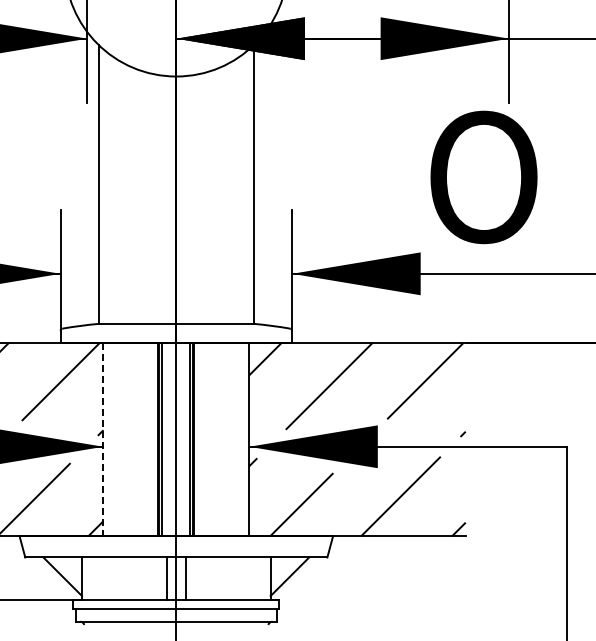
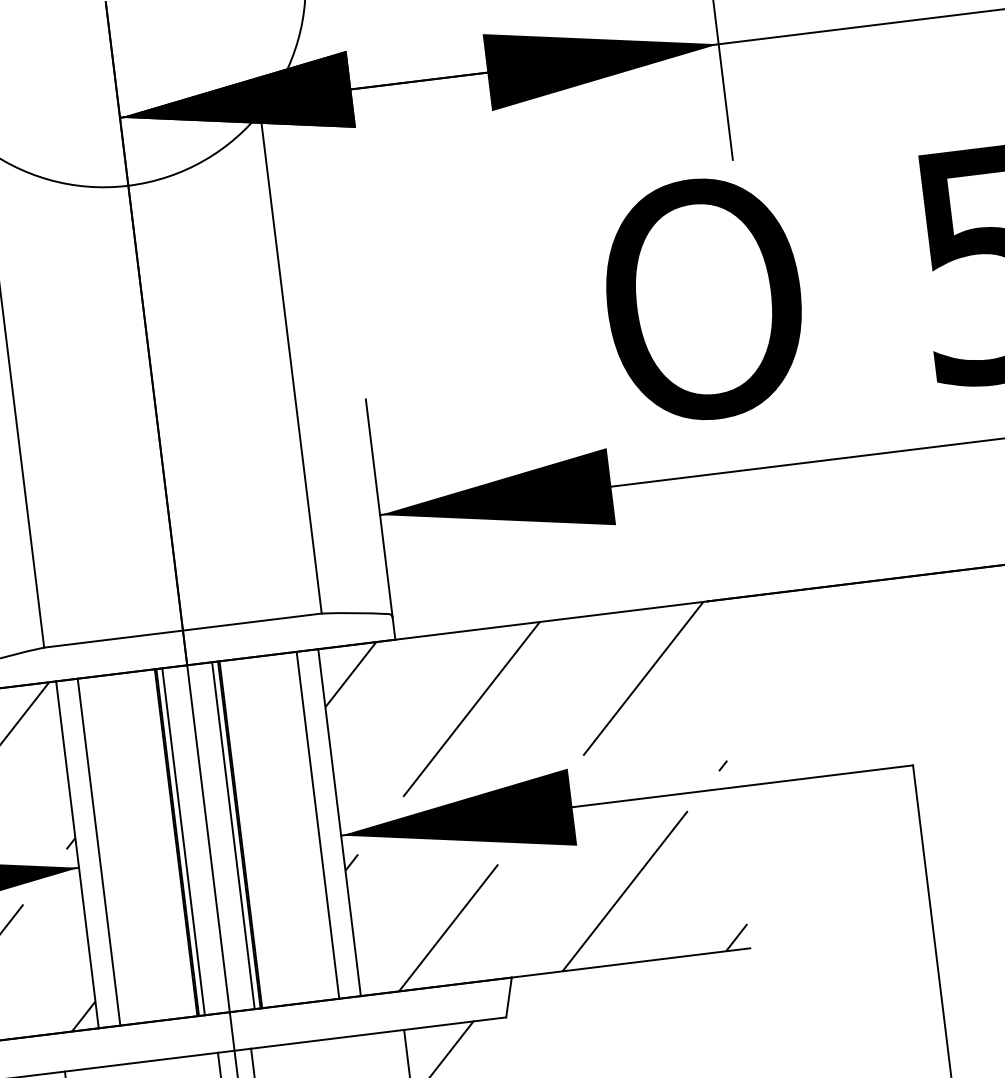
line: (115, 439) -> (99, 852), added
line: (237, 439) -> (318, 825), added
line: (103, 440) -> (77, 856), dashed -> solid

